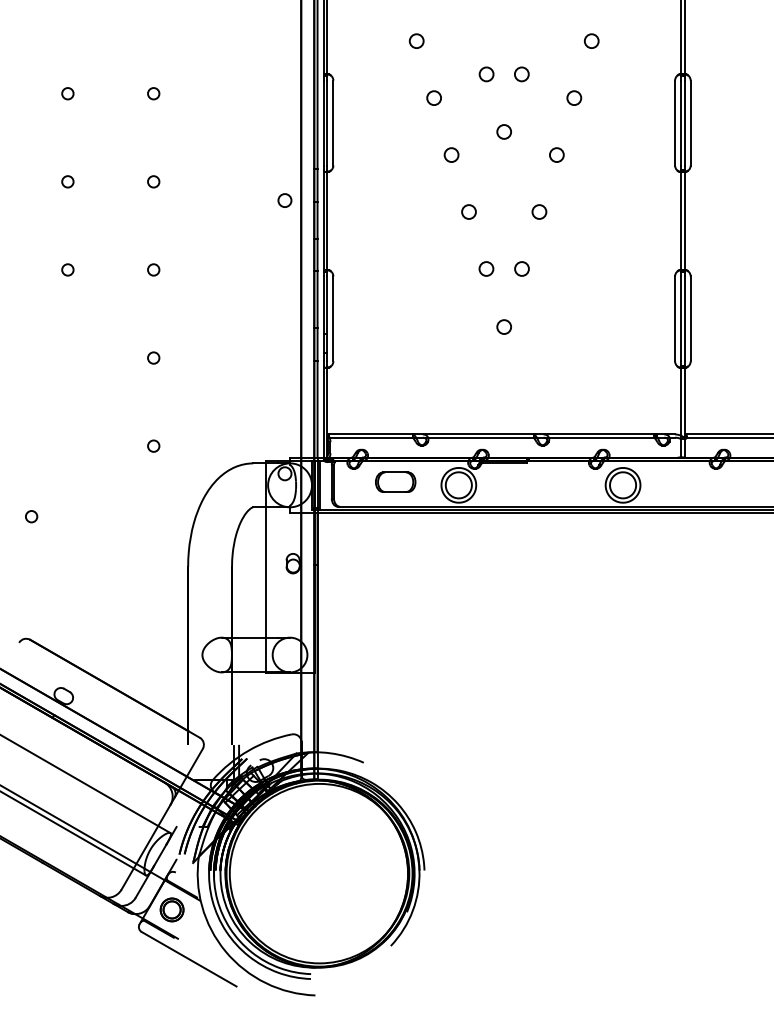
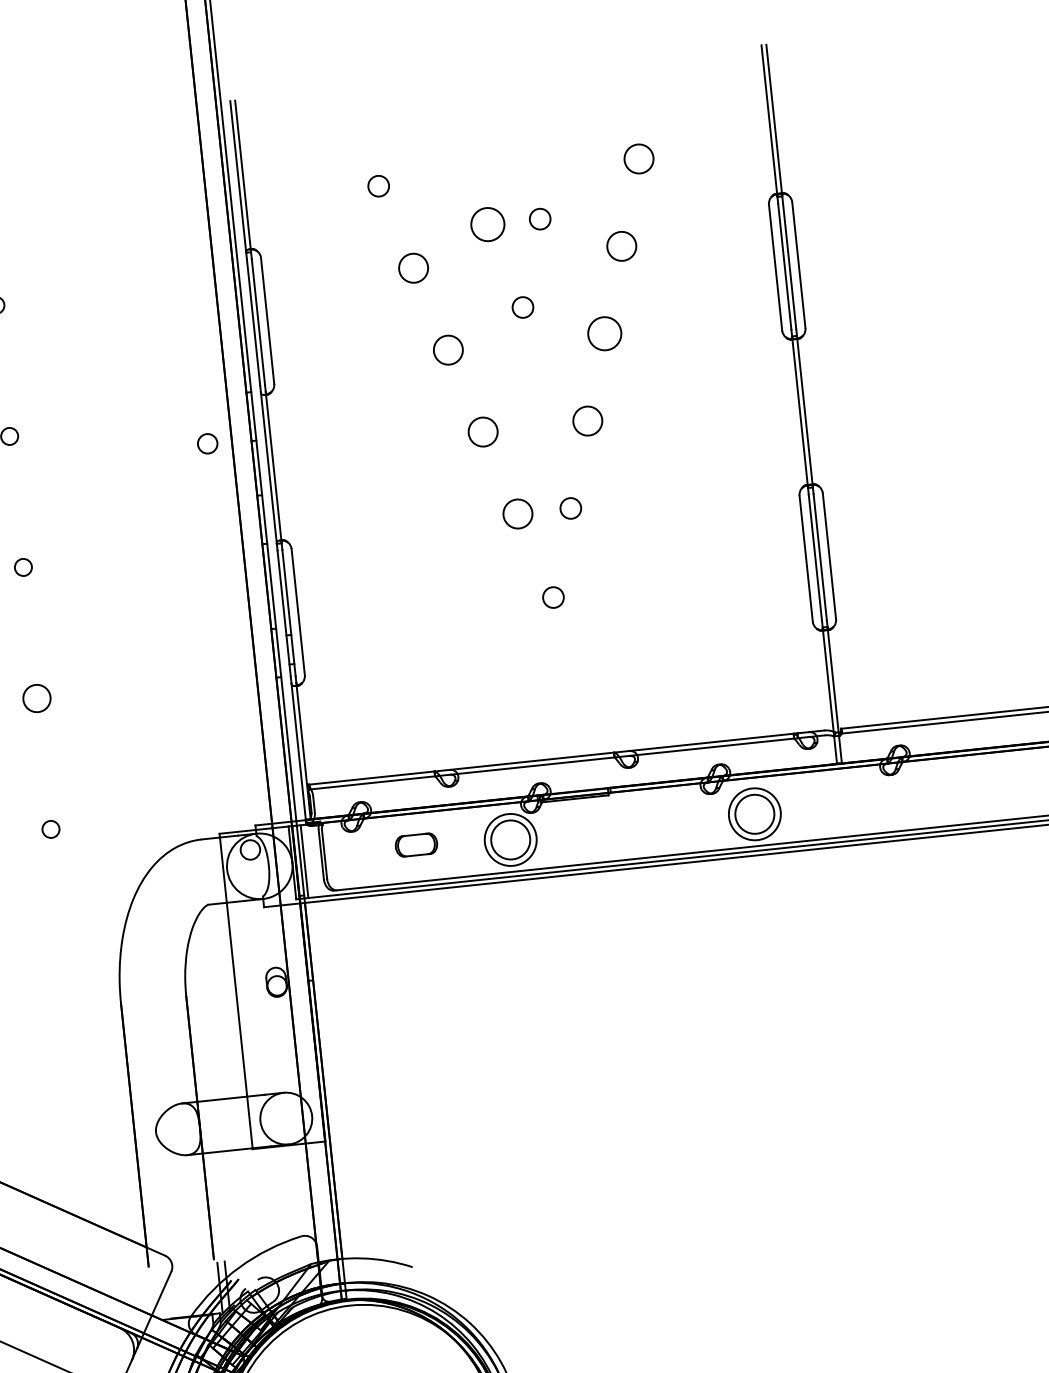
circle: (591, 40) -> (638, 157), size x1.4
circle: (486, 74) -> (487, 224), size x1.6
circle: (433, 97) -> (412, 267), size x1.4
circle: (574, 97) -> (622, 245), size x1.4
circle: (451, 154) -> (448, 349), size x1.4
circle: (556, 154) -> (604, 332), size x1.6
circle: (468, 211) -> (482, 431), size x1.4
circle: (539, 211) -> (587, 420), size x1.4
circle: (486, 268) -> (517, 513), size x1.4
circle: (153, 357) -> (36, 697), size x1.6
part: (395, 481) -> (415, 844), size x0.7

